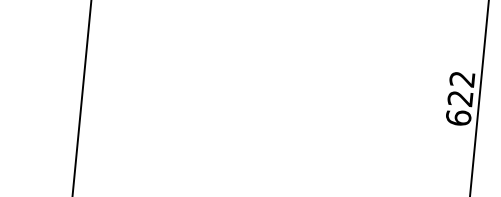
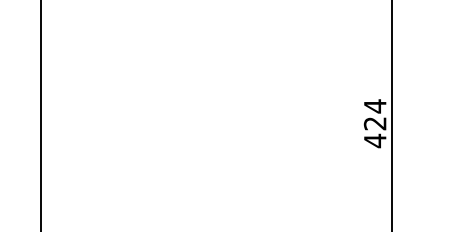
text: (459, 98) -> (374, 123), 622 -> 424

